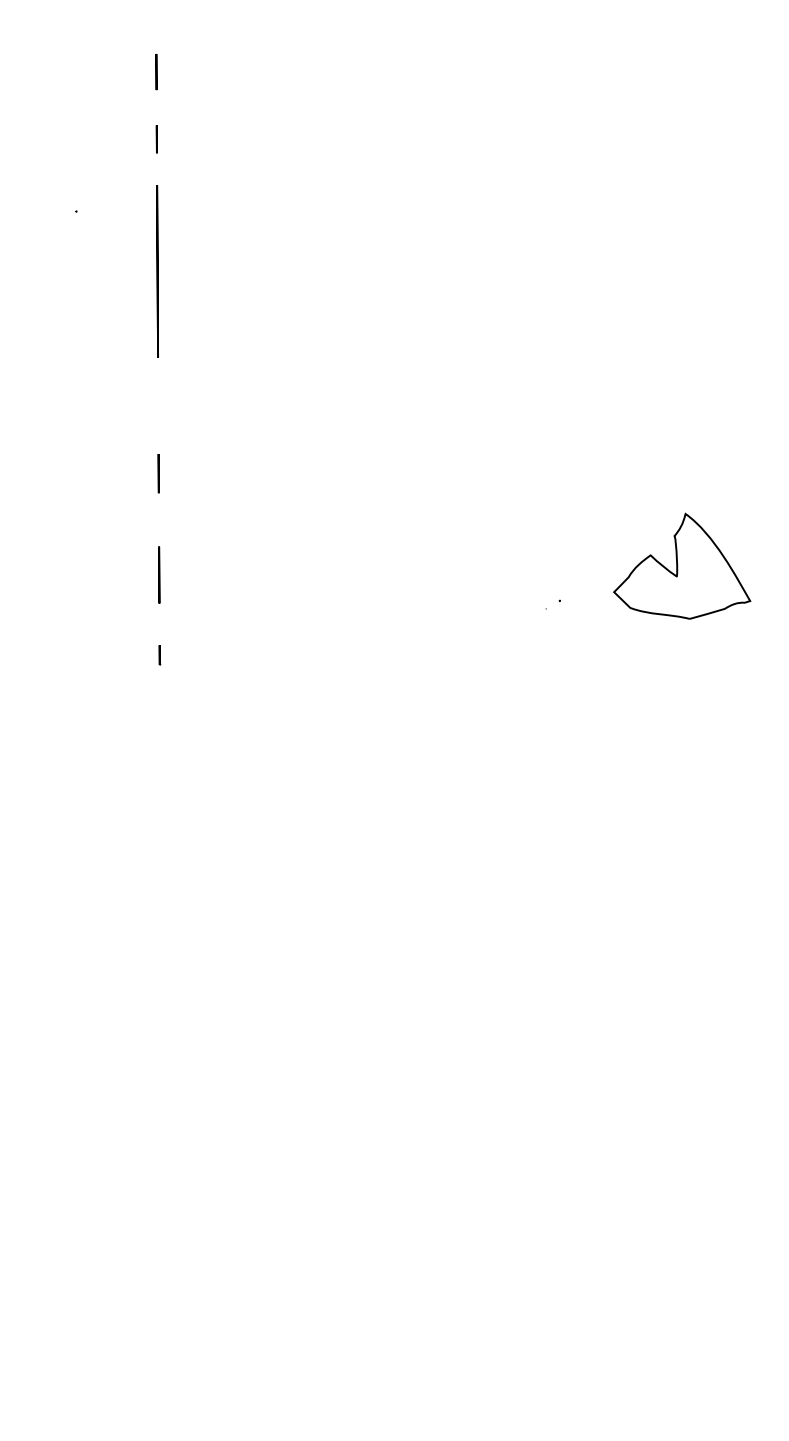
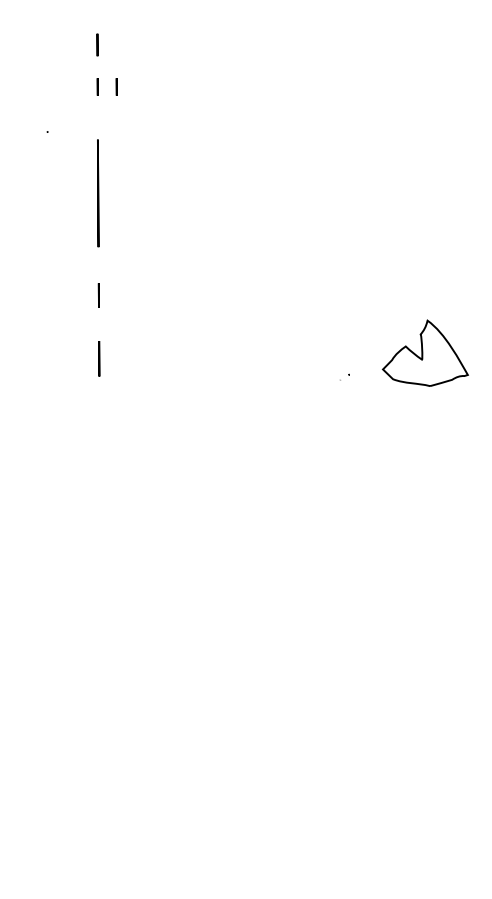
line: (186, 138) -> (116, 86), added
line: (158, 271) -> (98, 193), moved
line: (159, 654) -> (99, 408), removed

